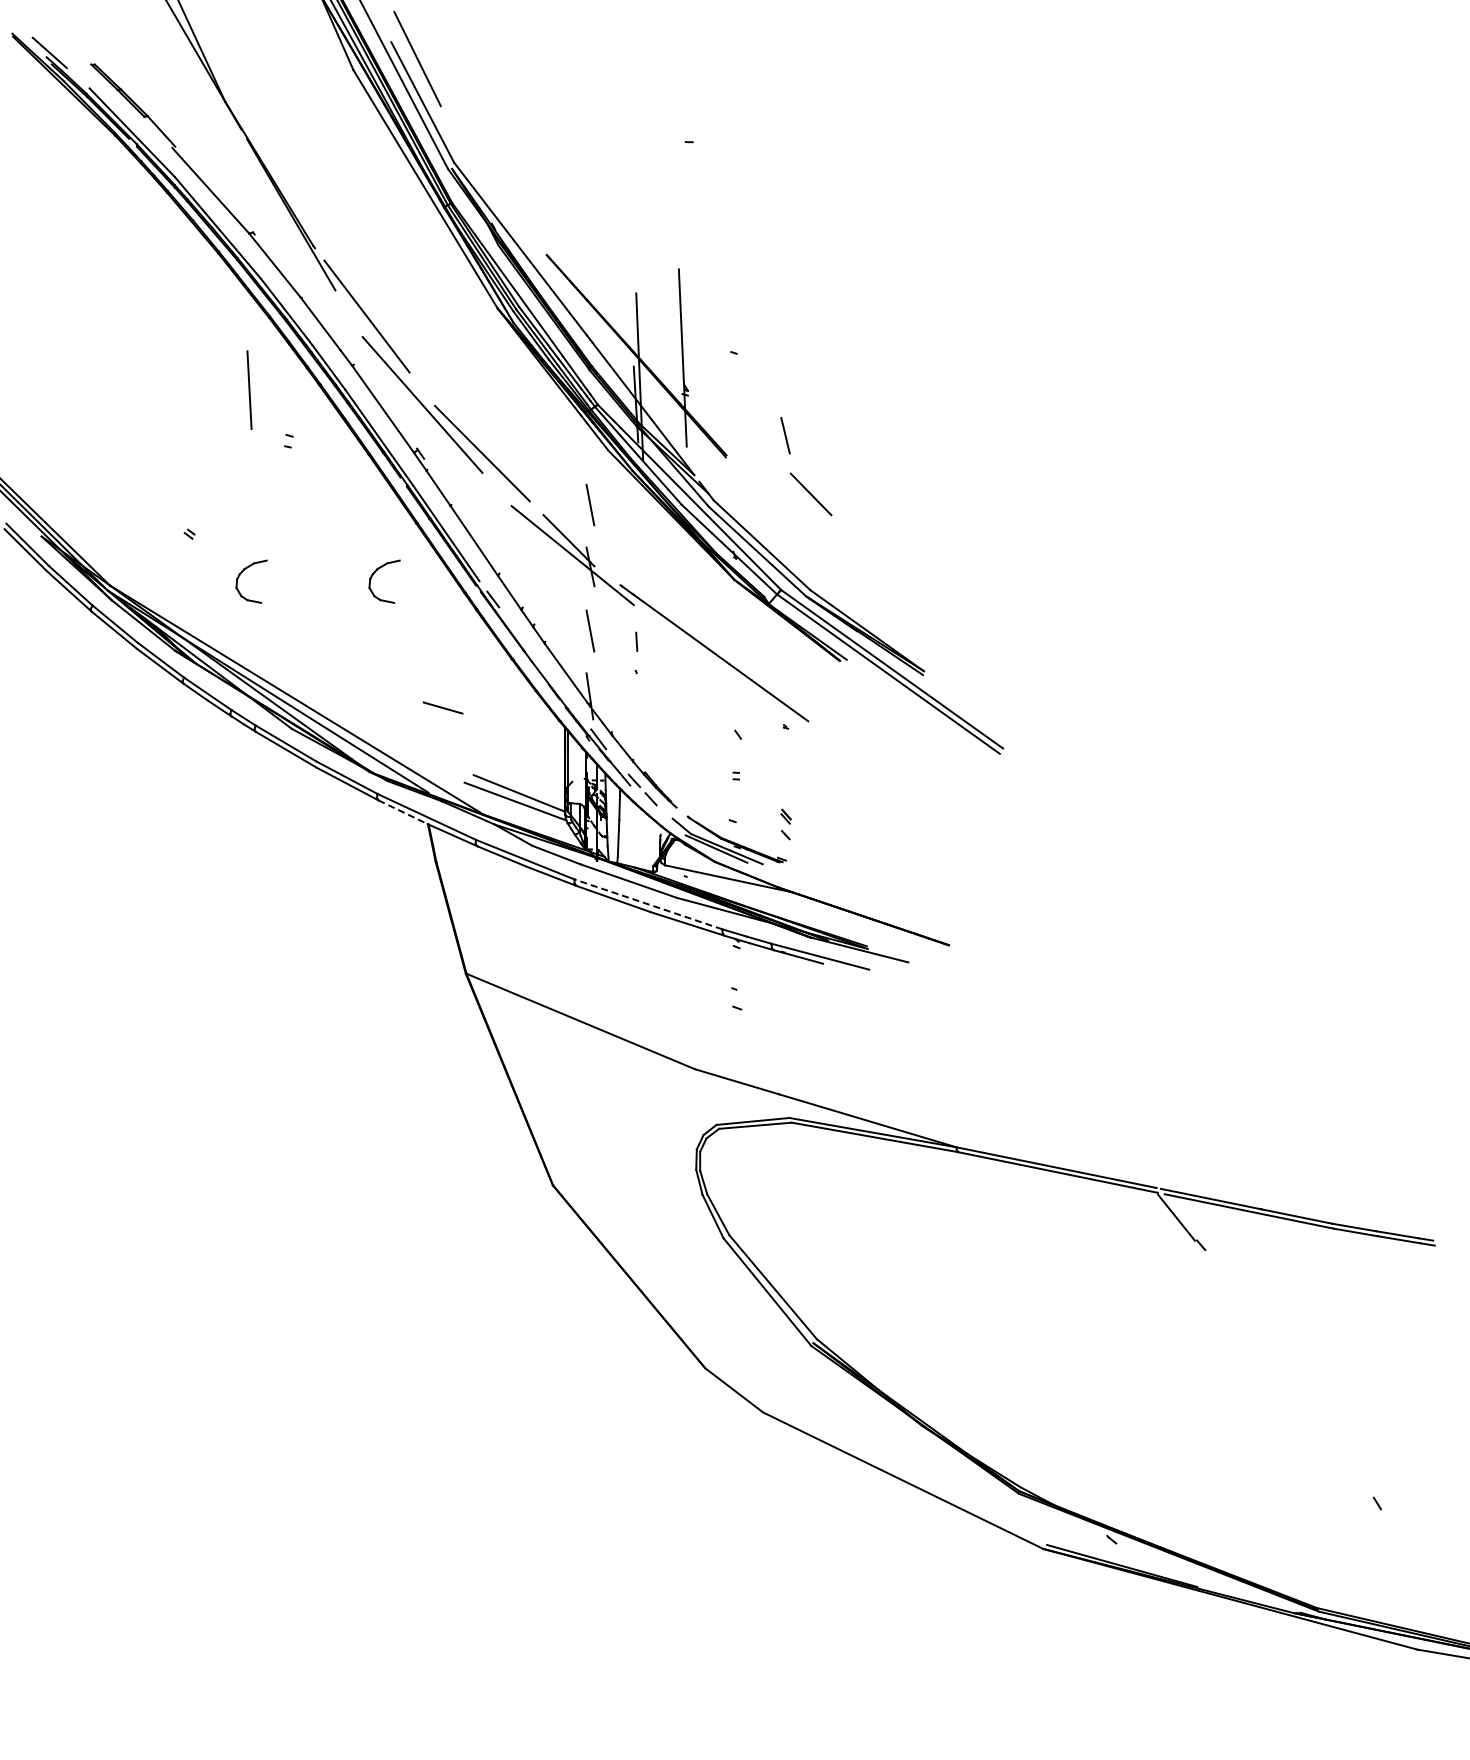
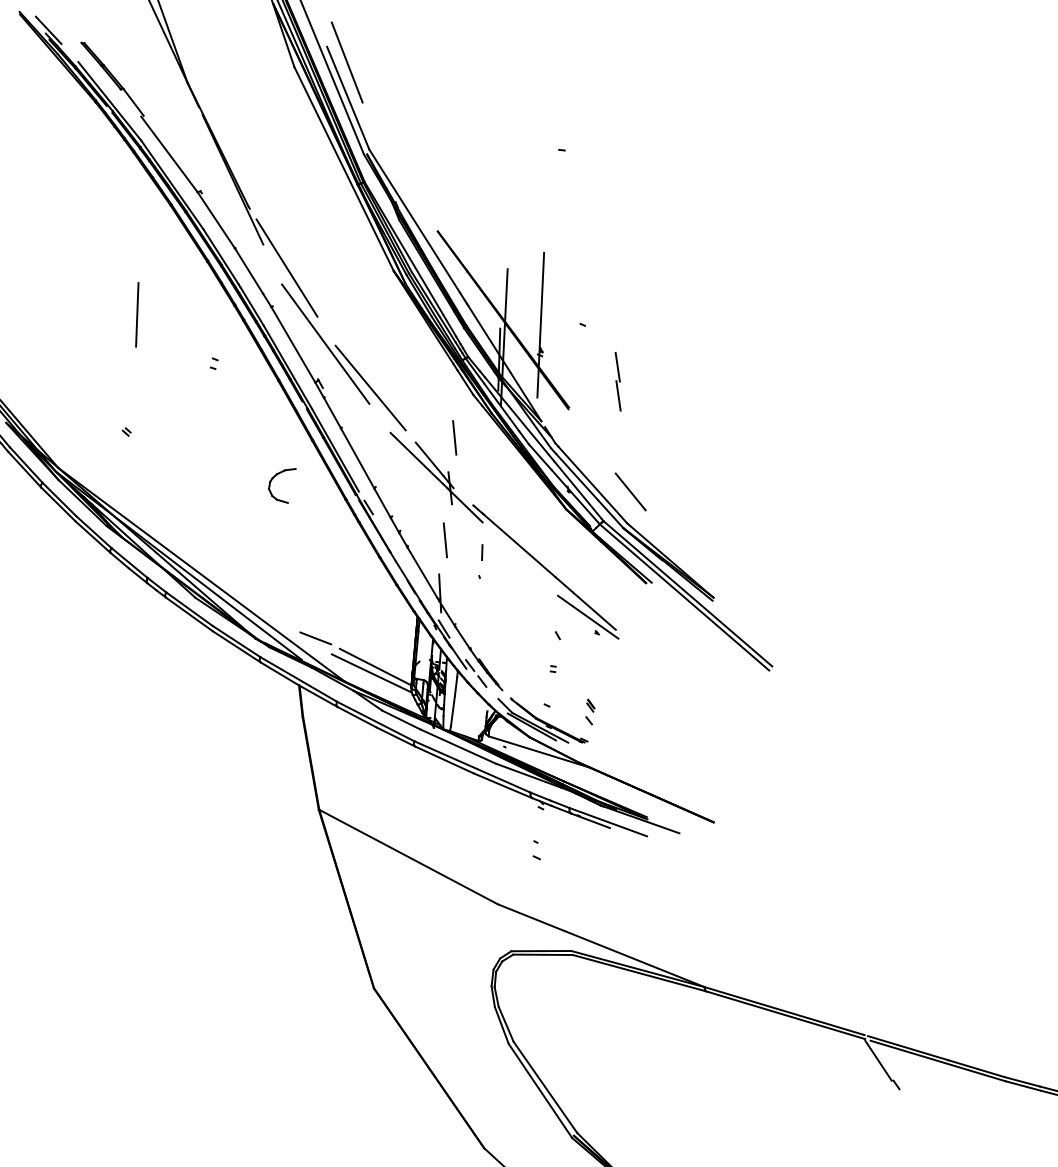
line: (249, 389) -> (137, 314), moved
line: (781, 400) -> (617, 367), added
line: (810, 494) -> (630, 491), moved
part: (240, 575) -> (165, 469), removed
line: (442, 707) -> (315, 637), moved
line: (772, 708) -> (587, 616), added
line: (403, 812) -> (280, 674), dashed -> solid
line: (648, 904) -> (472, 766), dashed -> solid

